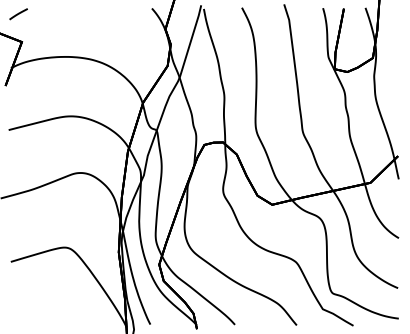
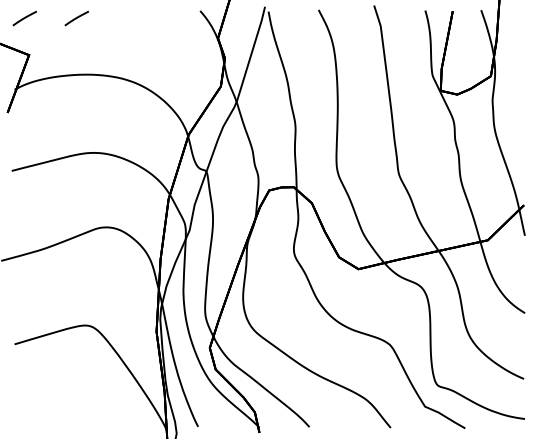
line: (57, 14) -> (76, 18), added

